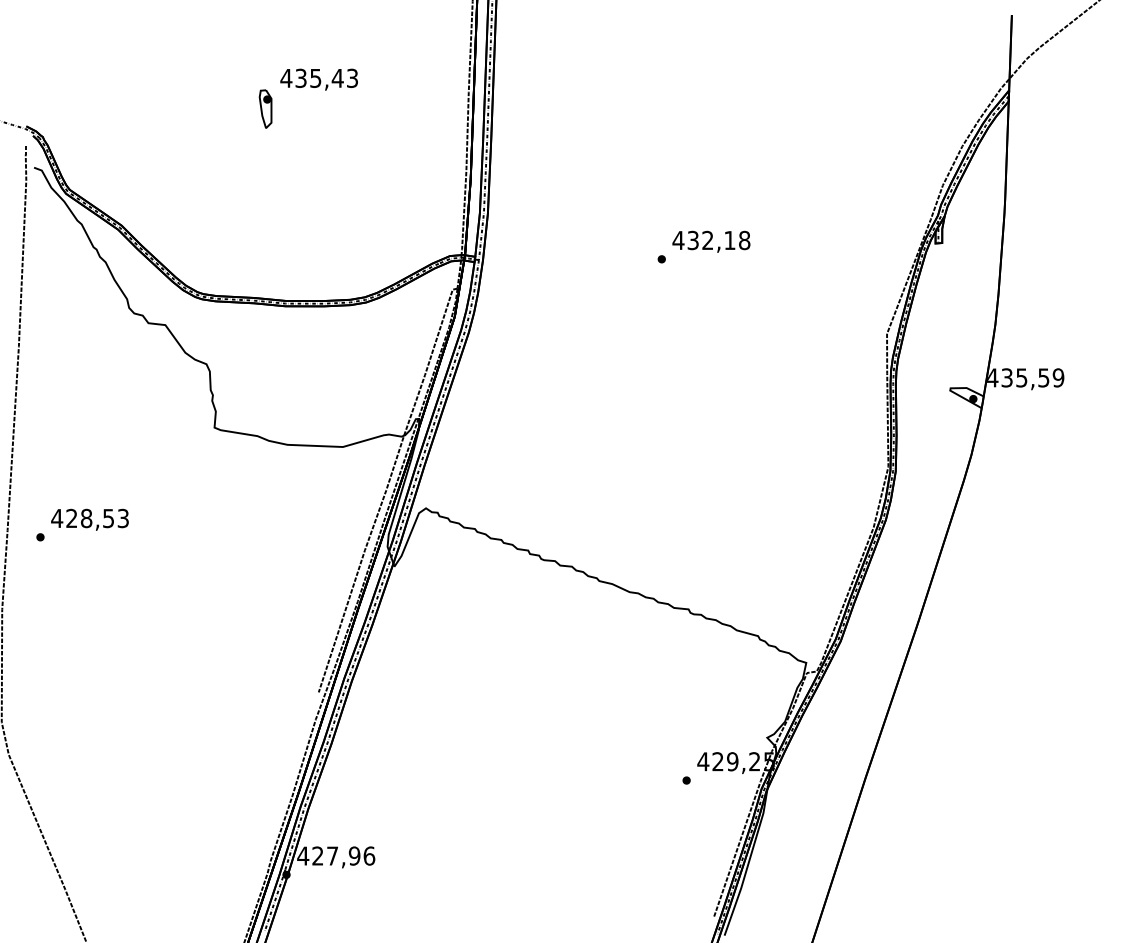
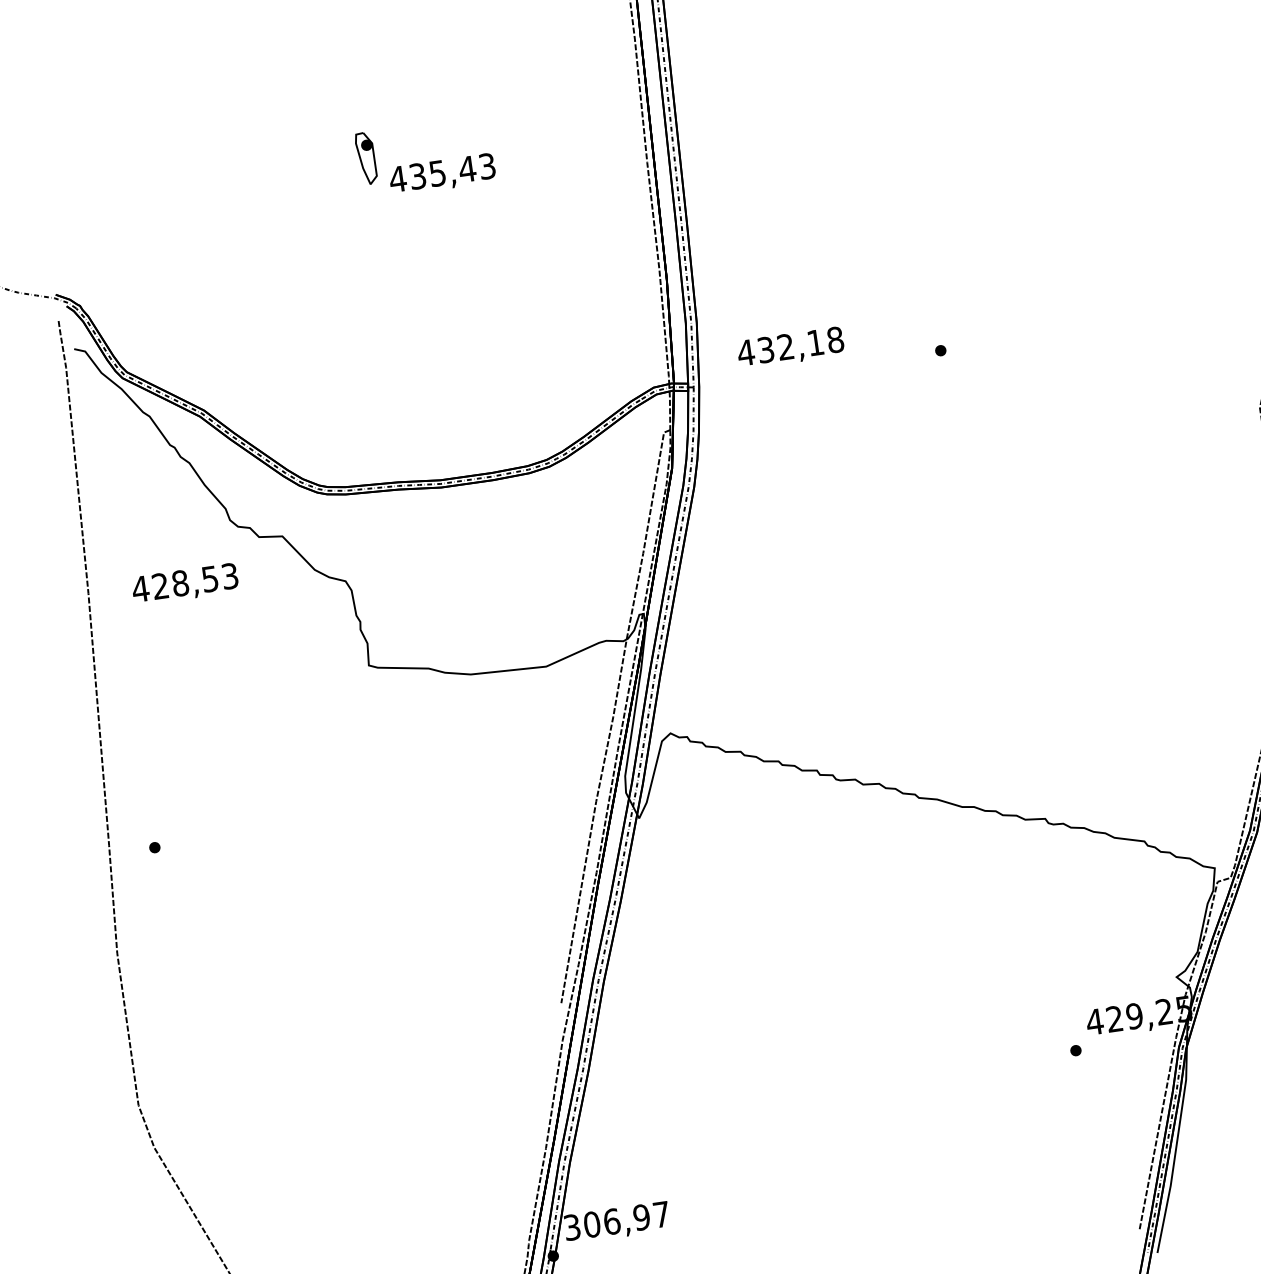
part: (265, 108) -> (366, 157), moved
text: (711, 241) -> (790, 347), moved
text: (89, 519) -> (184, 584), moved
text: (336, 855) -> (617, 1220), 427,96 -> 306,97

